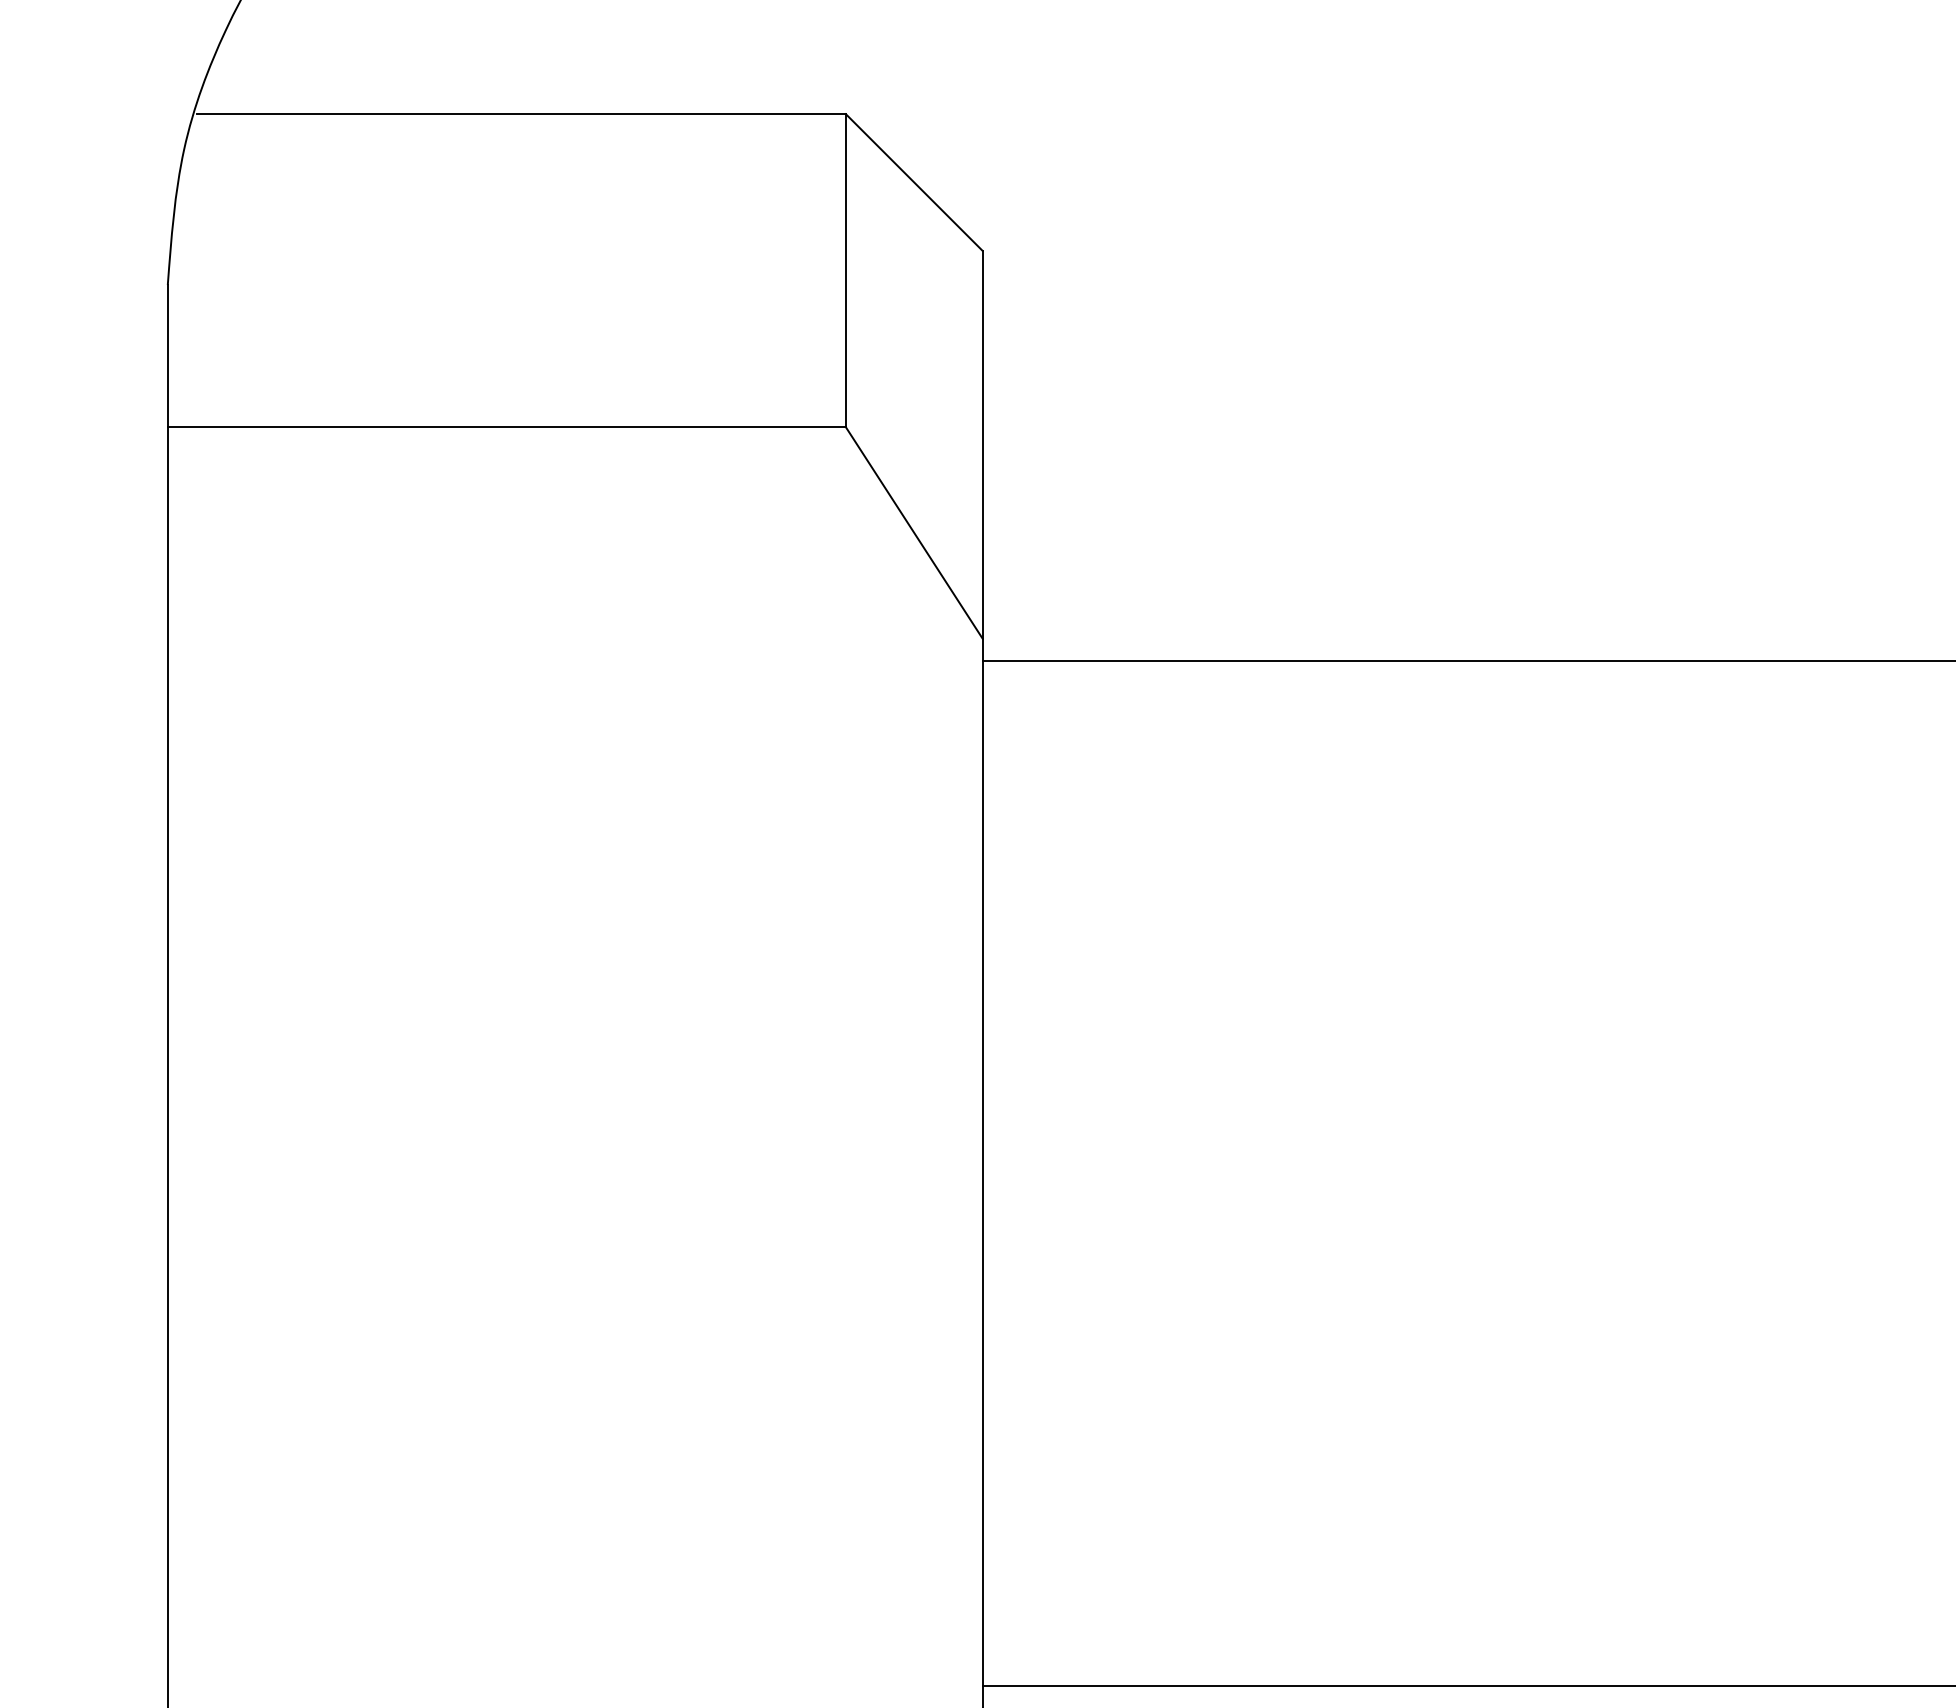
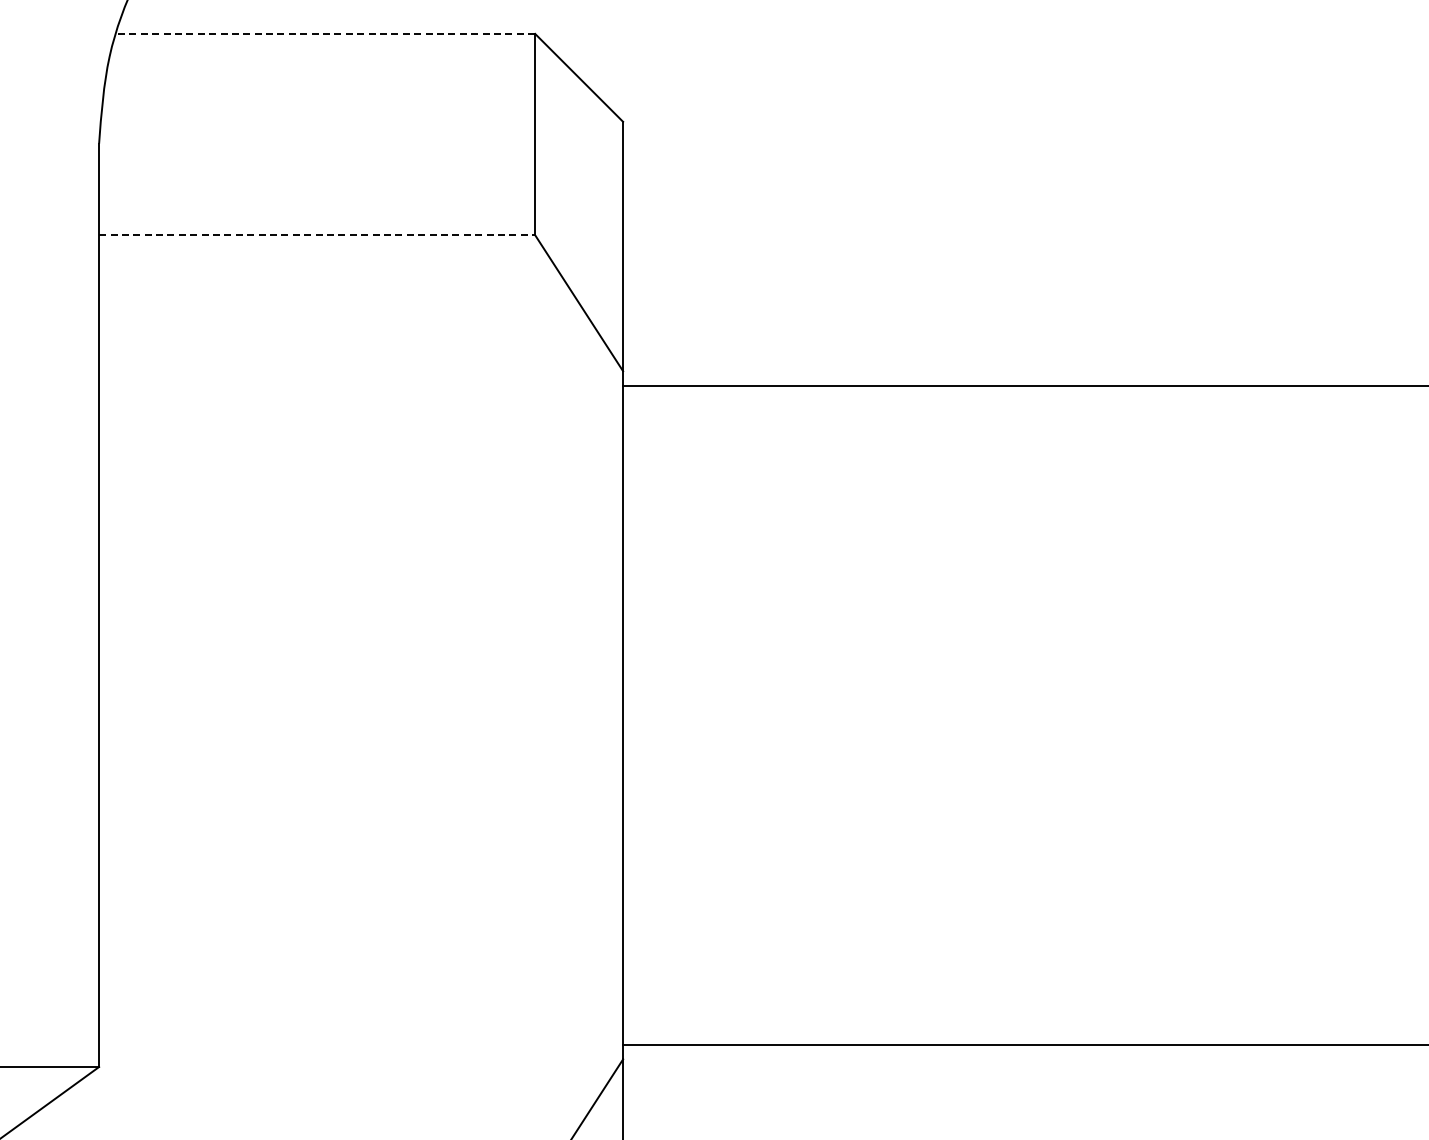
line: (521, 113) -> (326, 33), solid -> dashed
line: (507, 427) -> (317, 235), solid -> dashed

